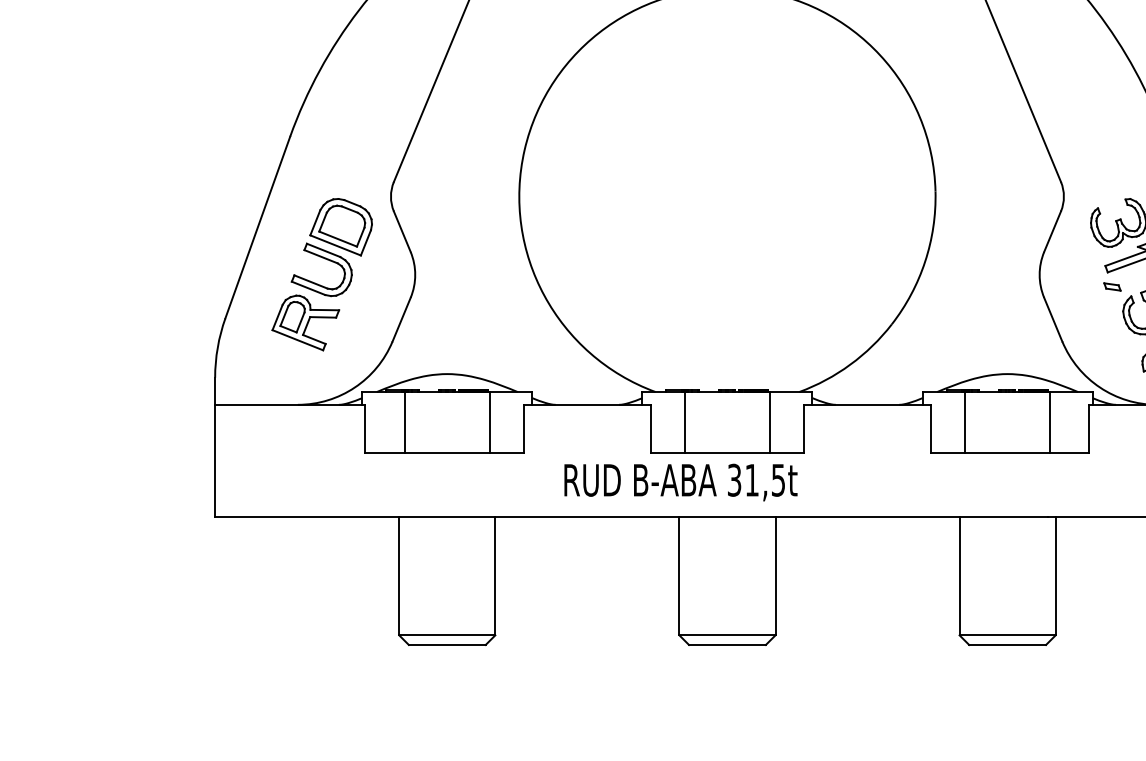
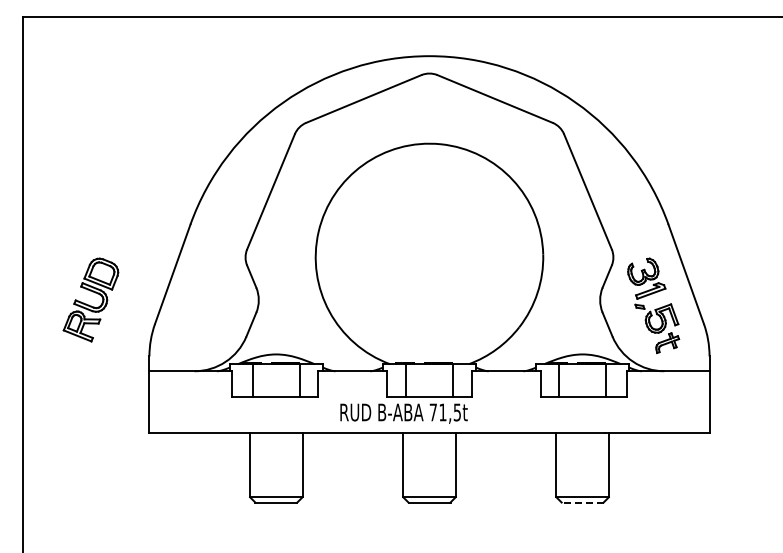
part: (321, 273) -> (90, 299), moved
text: (732, 480) -> (432, 412), 31,5t -> 71,5t
line: (1007, 644) -> (582, 502), solid -> dashed

